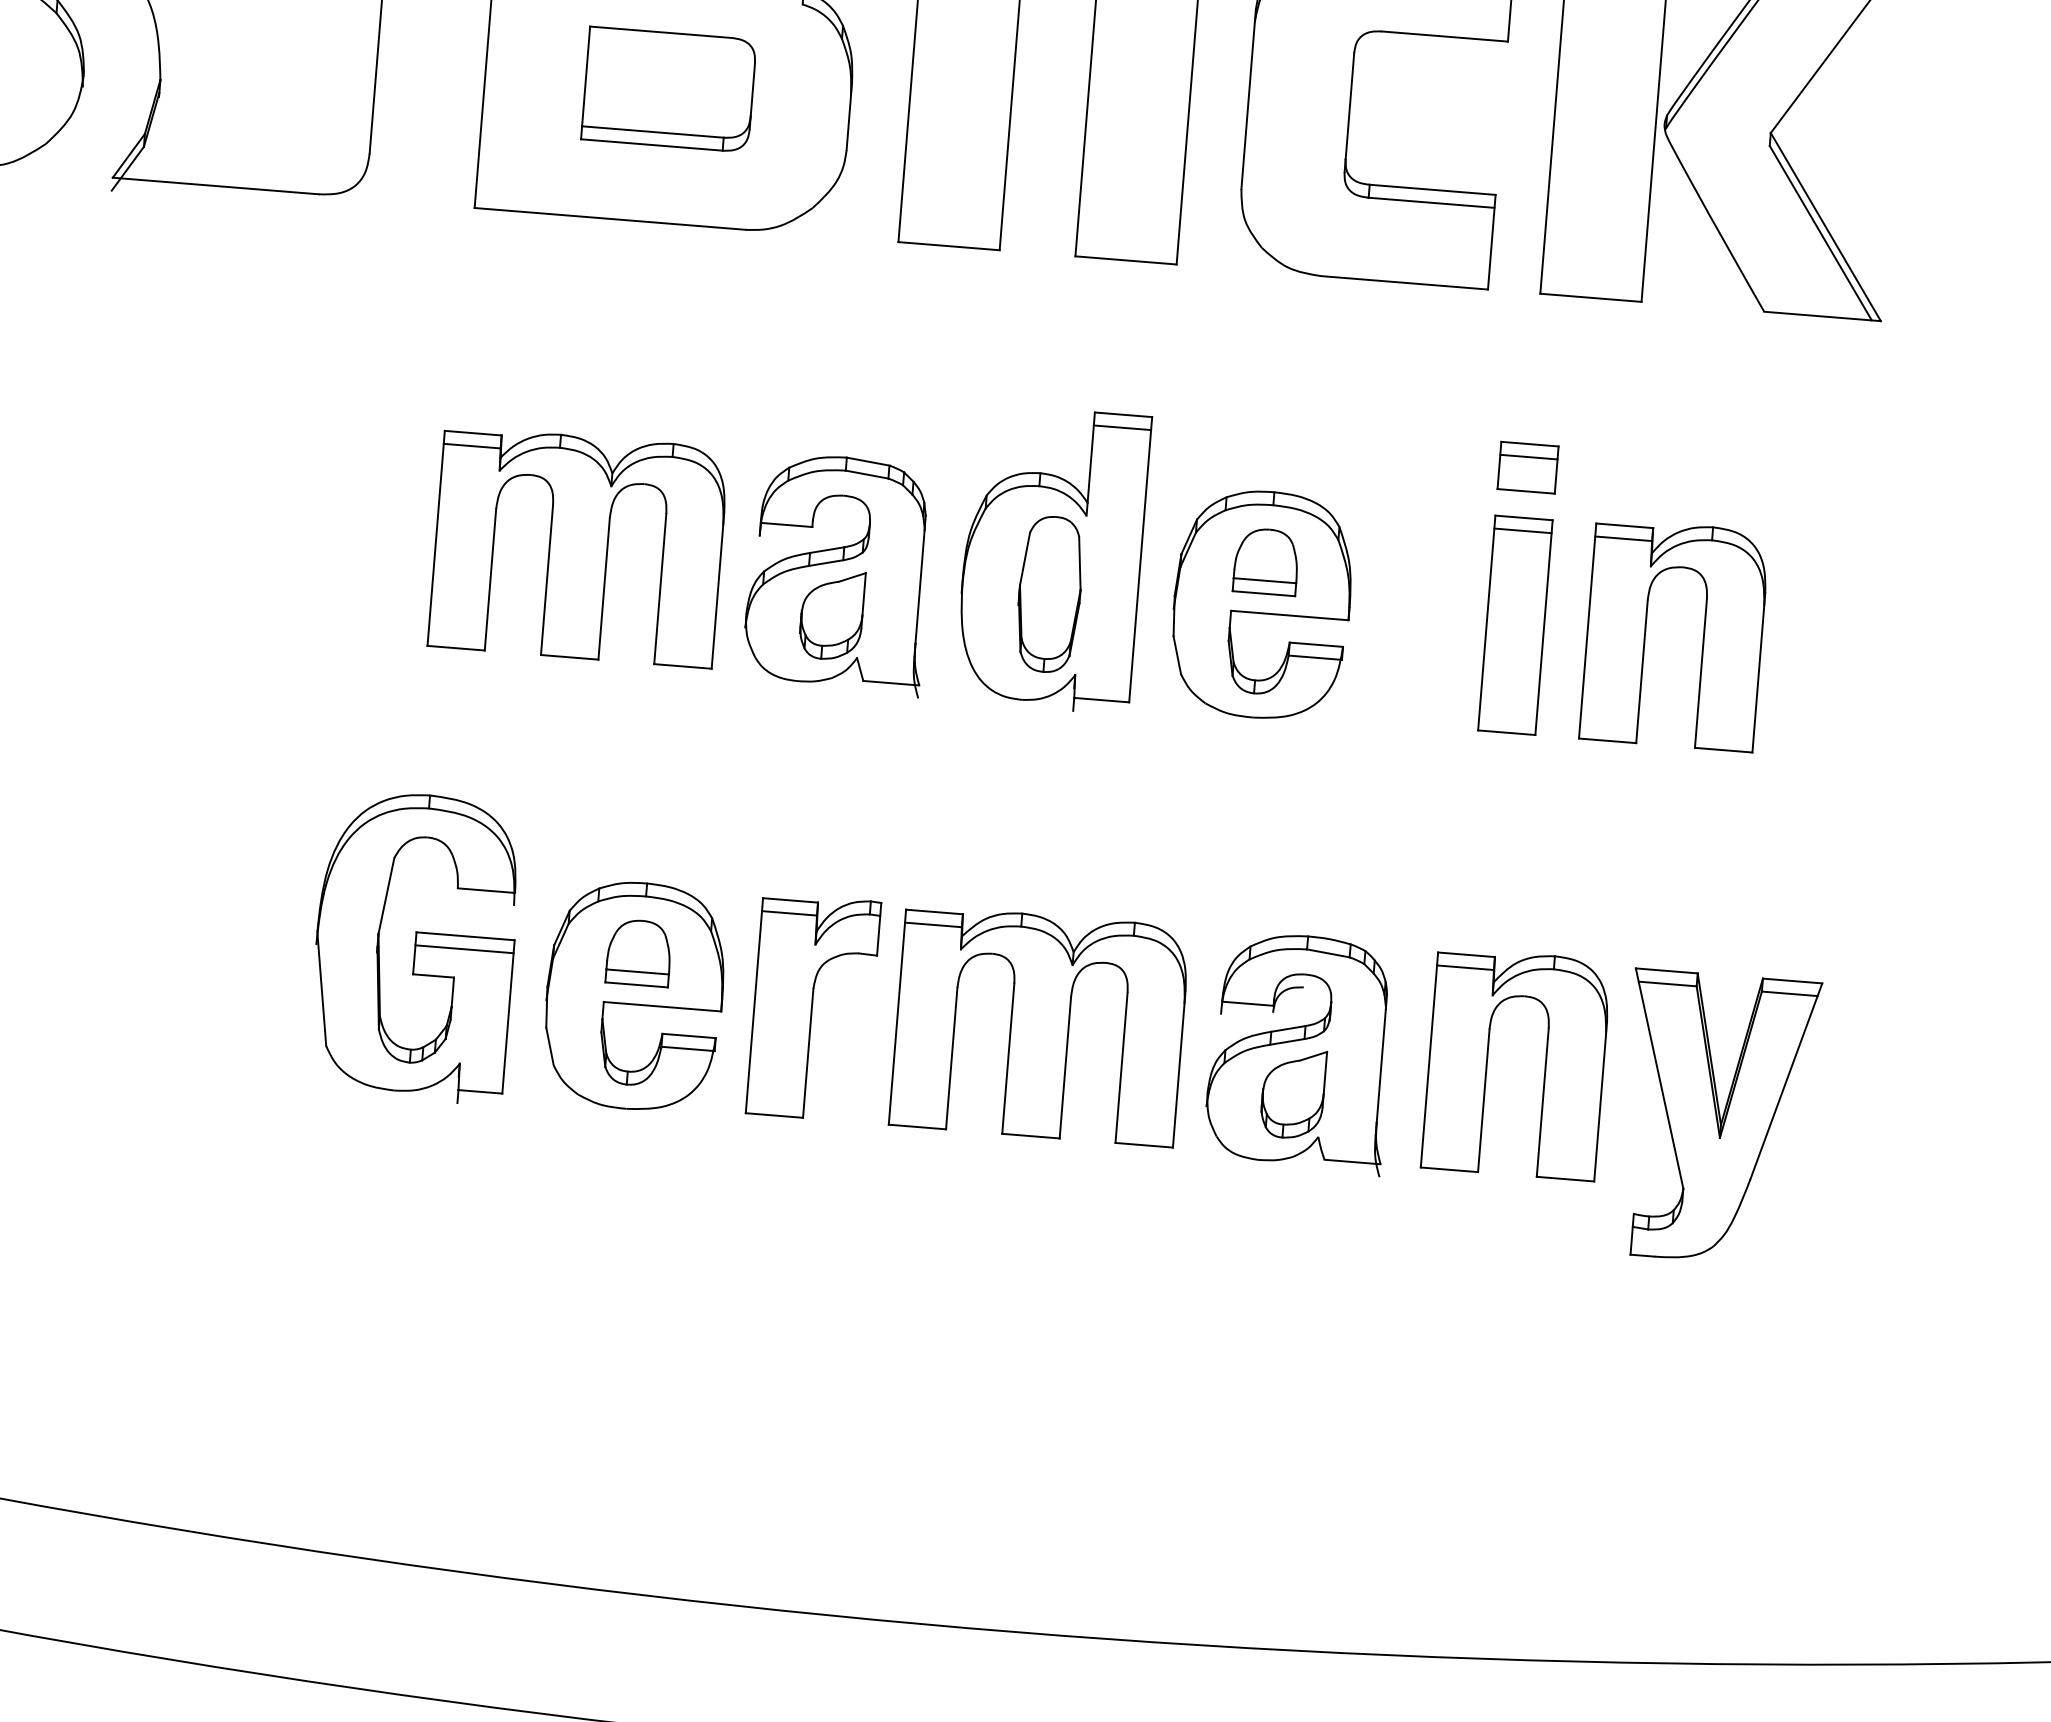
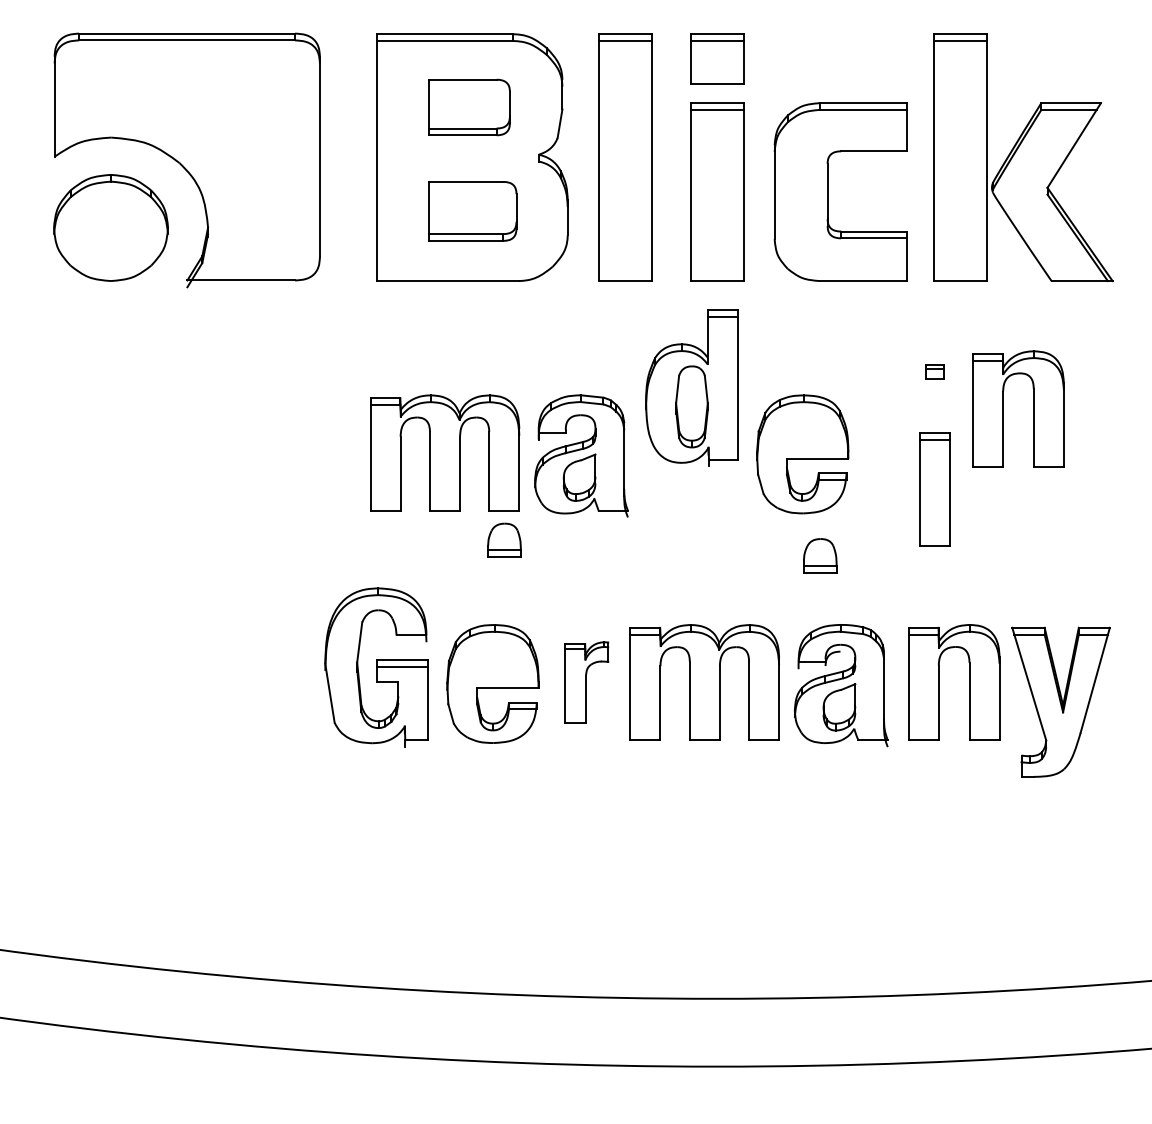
part: (1526, 466) -> (934, 371), size x0.6
part: (1051, 557) -> (691, 387), moved
part: (1266, 561) -> (820, 555), moved
part: (1513, 625) -> (934, 489), moved
part: (1645, 631) -> (1003, 408), moved
part: (639, 951) -> (504, 539), moved
part: (813, 1007) -> (586, 682), size x0.7

